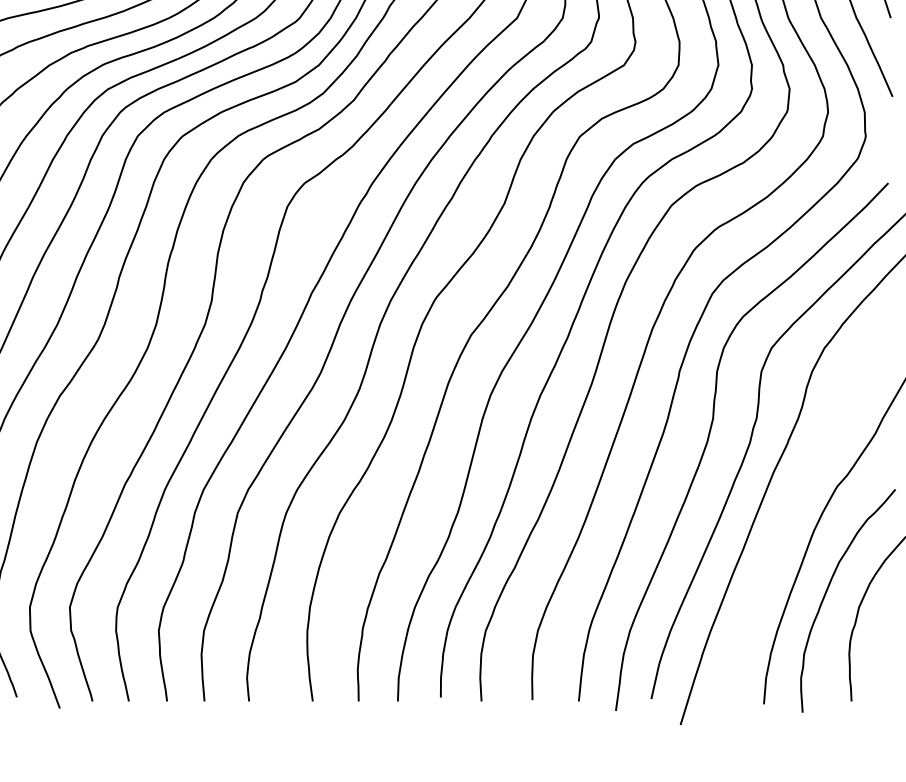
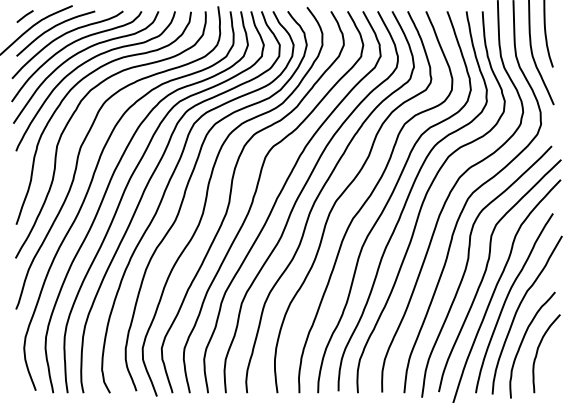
curve: (793, 509) -> (506, 301), added

